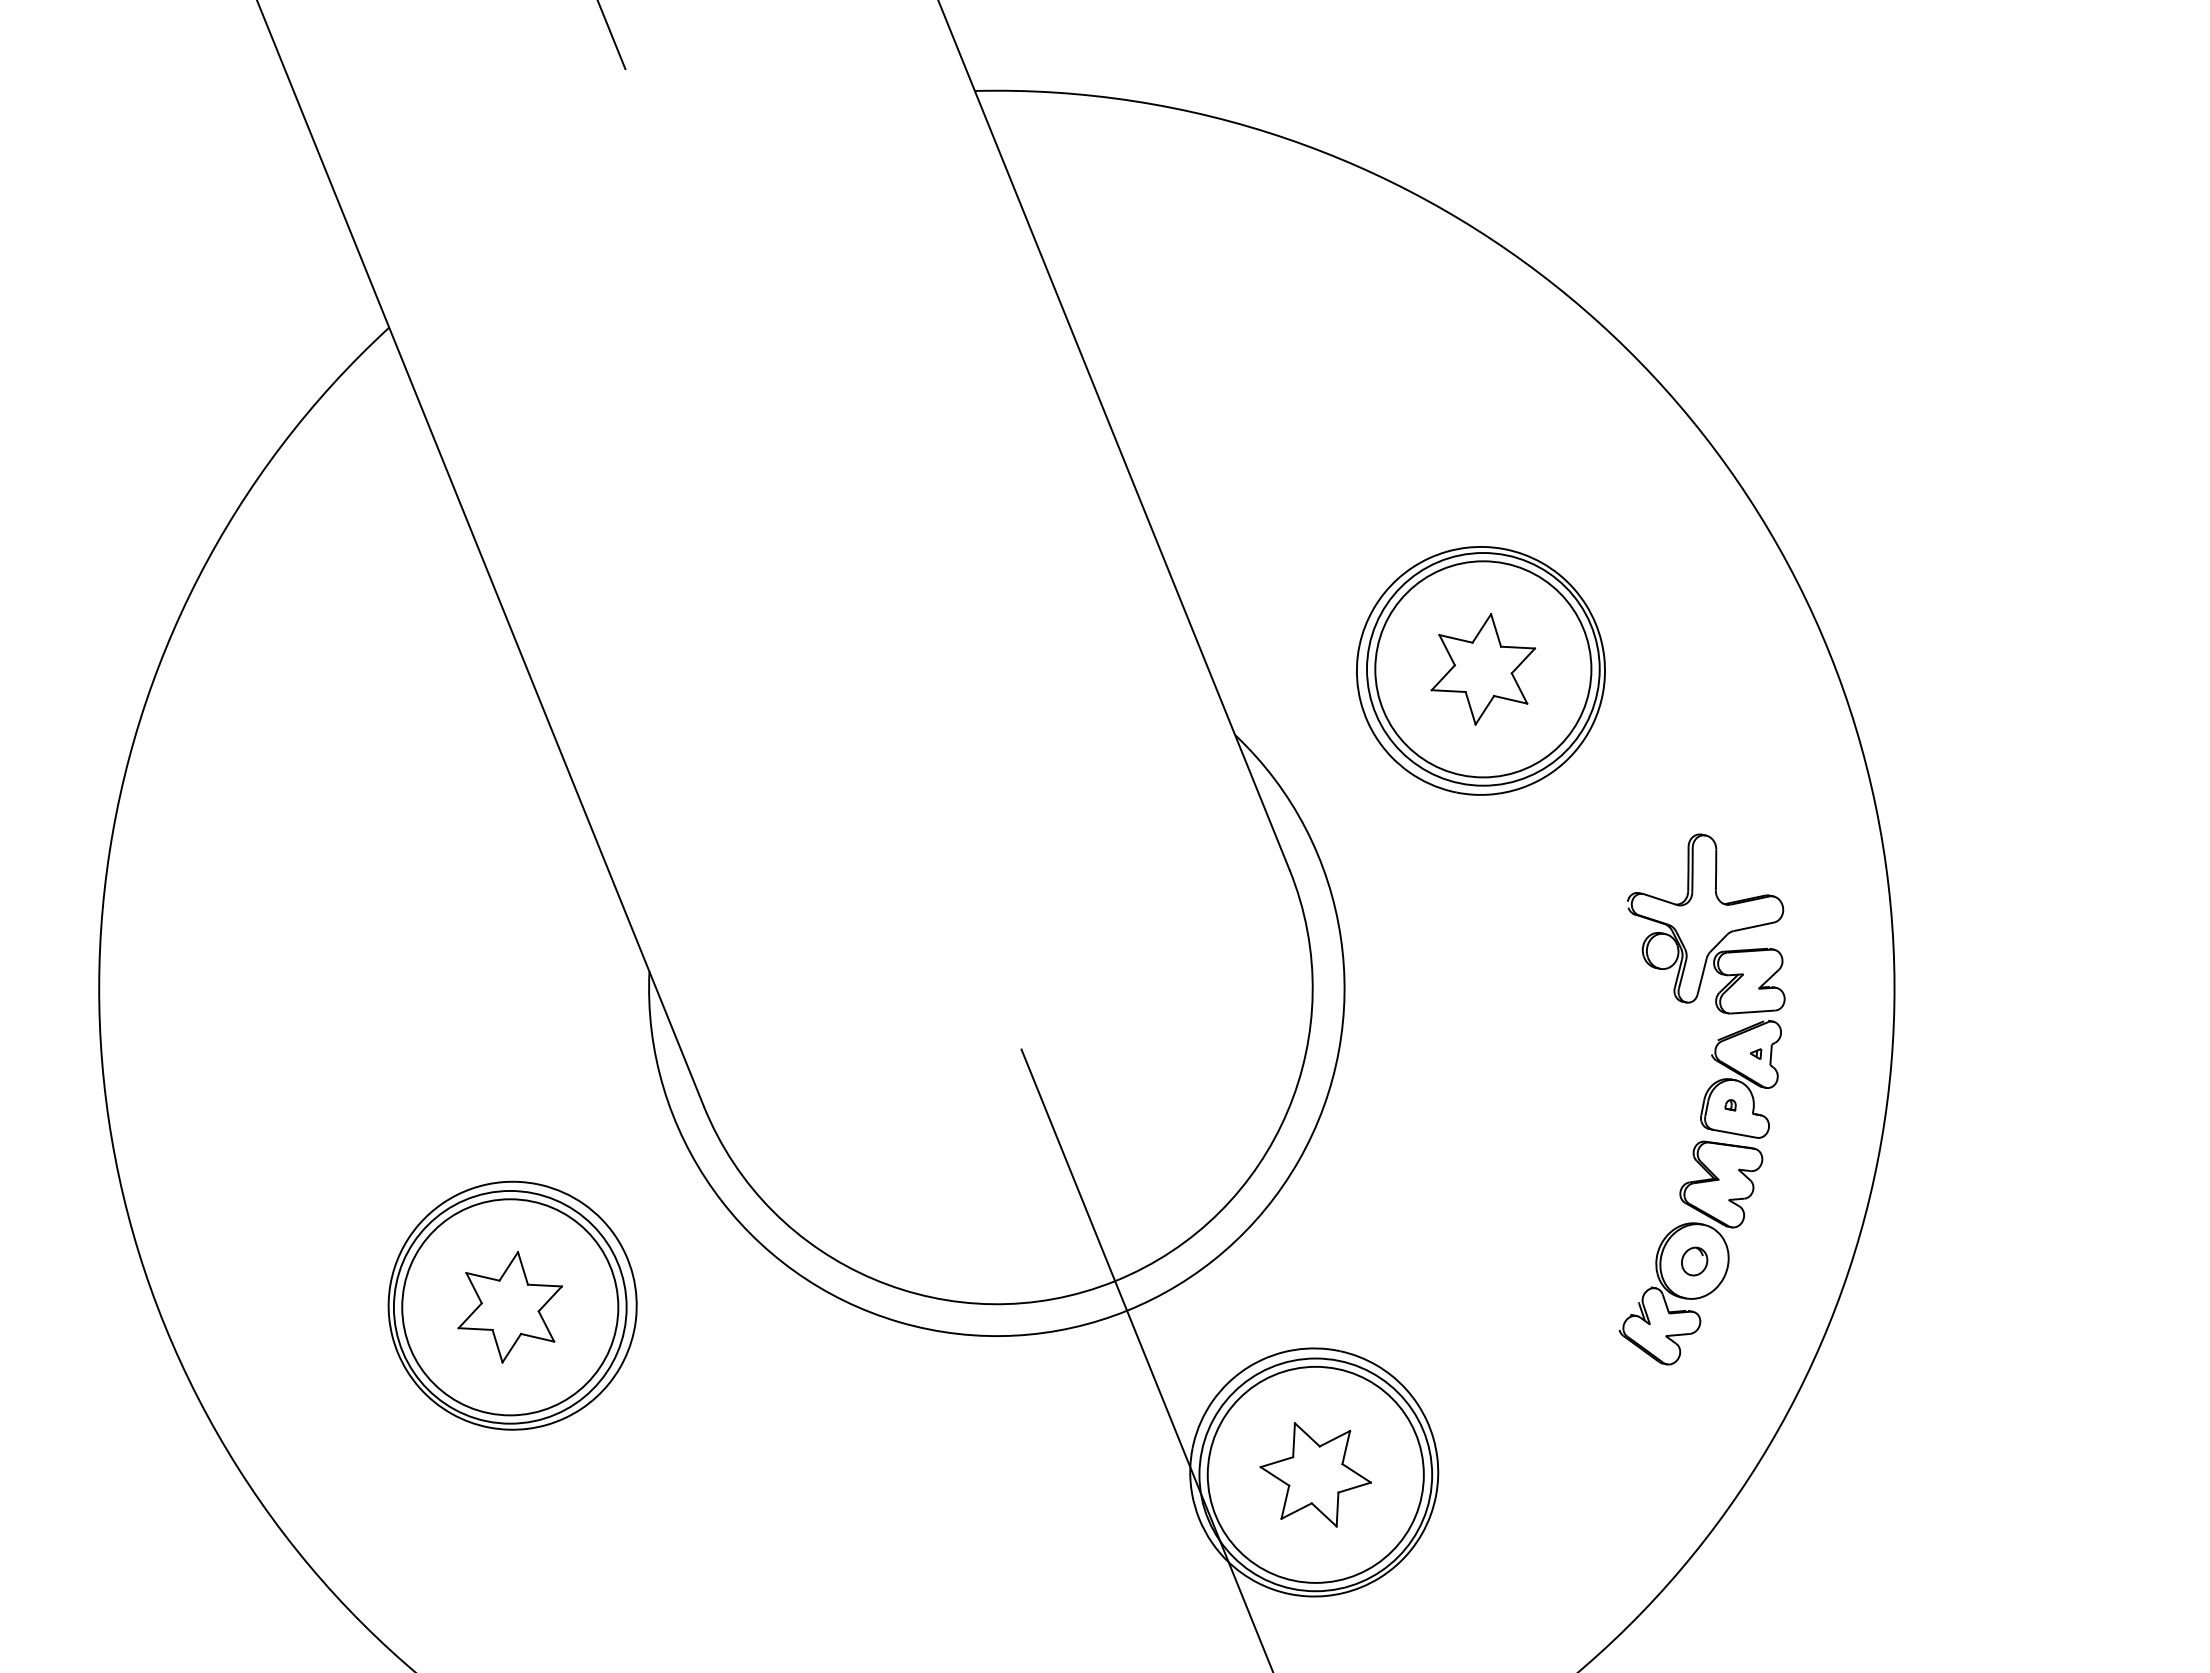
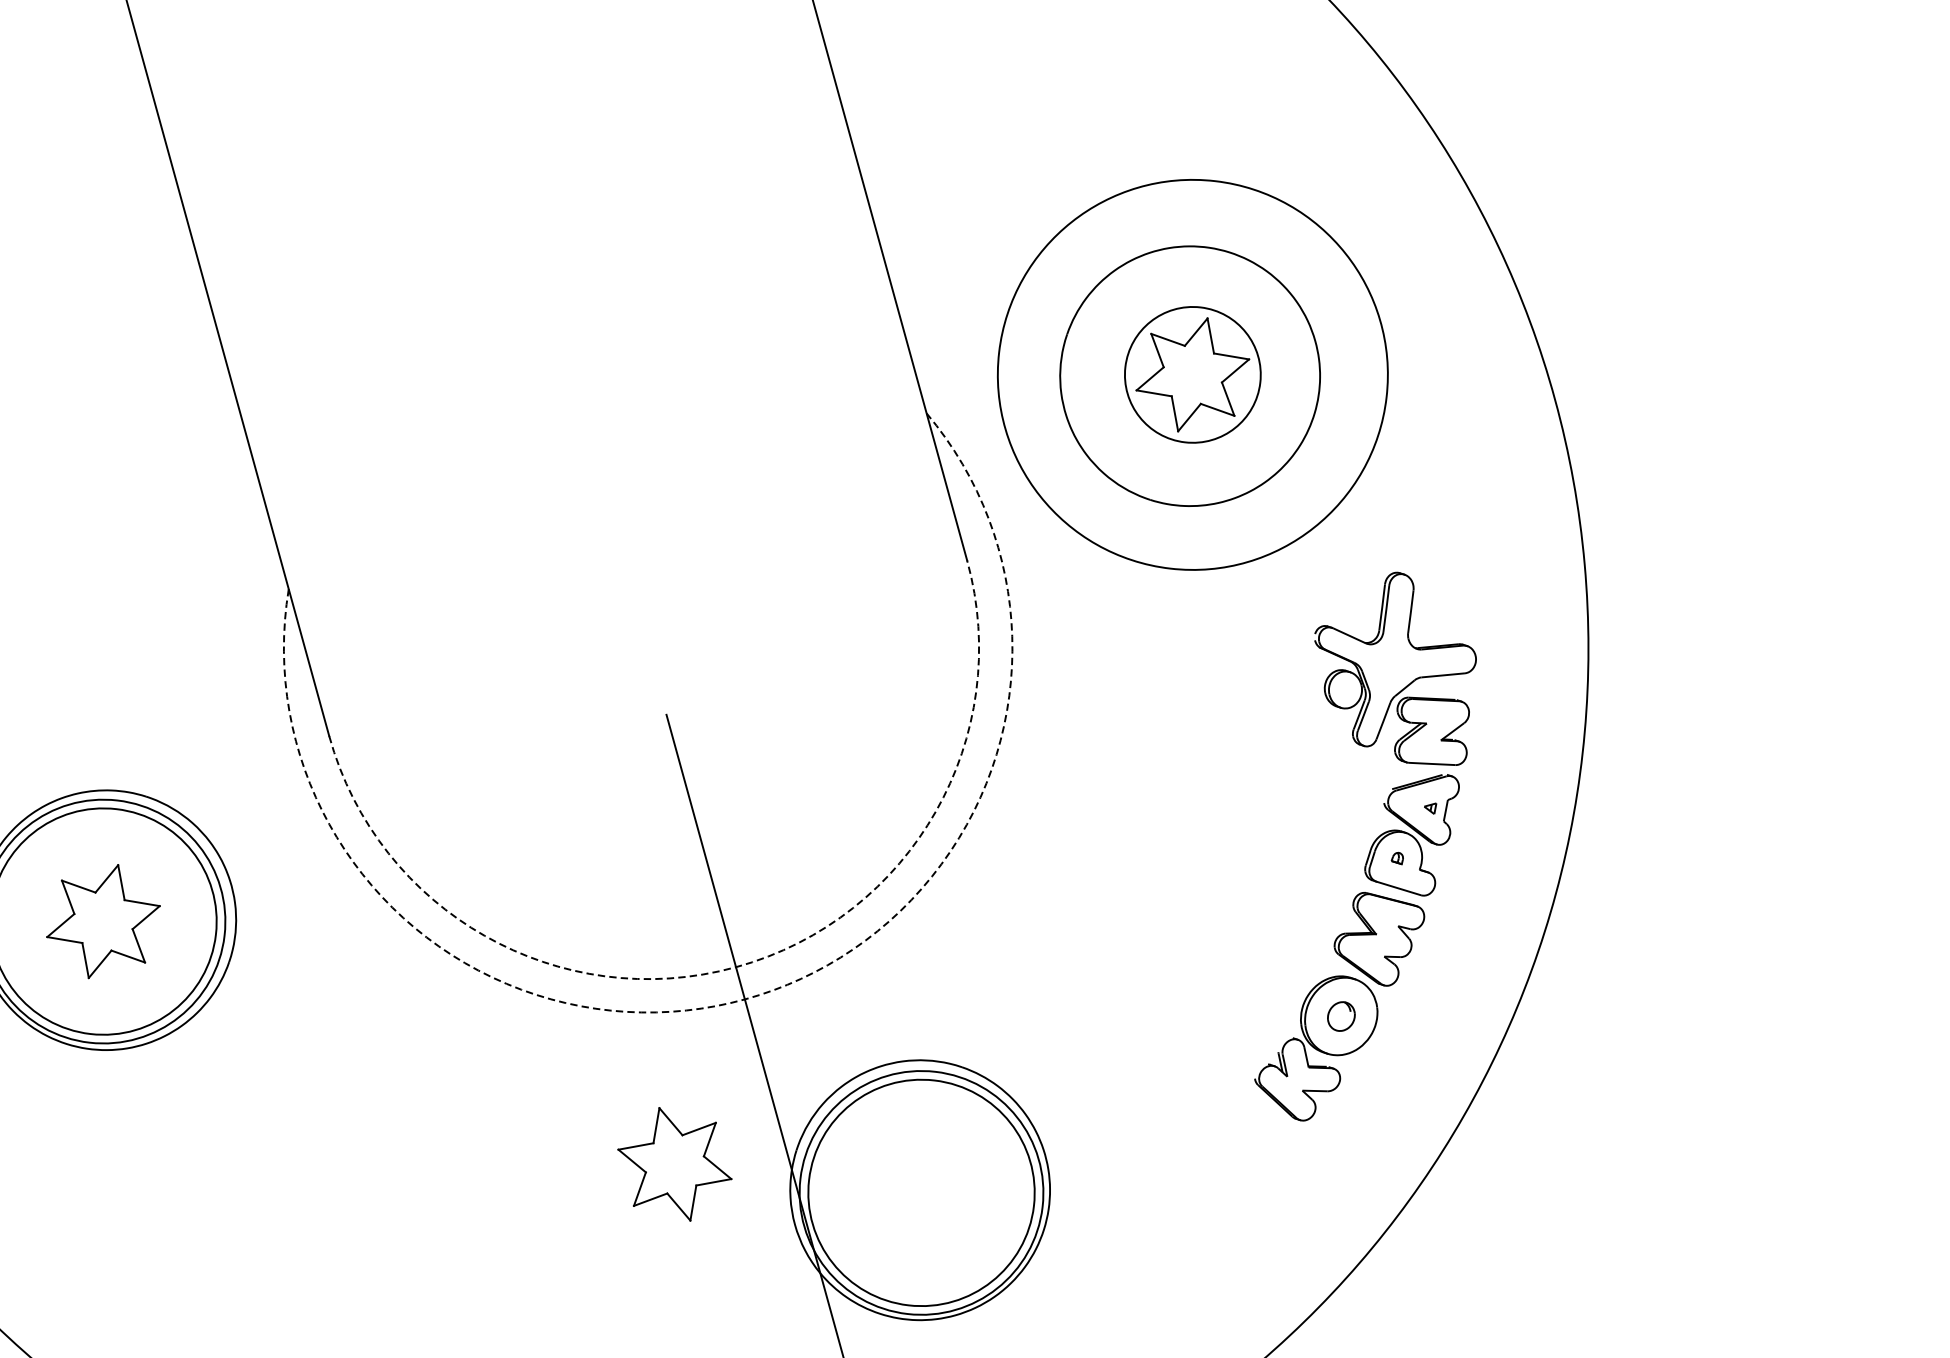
circle: (1483, 669) -> (1192, 375), size x0.6
circle: (1483, 669) -> (1192, 375), size x1.6
arc: (1115, 1281) -> (736, 967), solid -> dashed
arc: (1127, 1310) -> (745, 999), solid -> dashed
part: (1315, 1474) -> (674, 1163), moved

